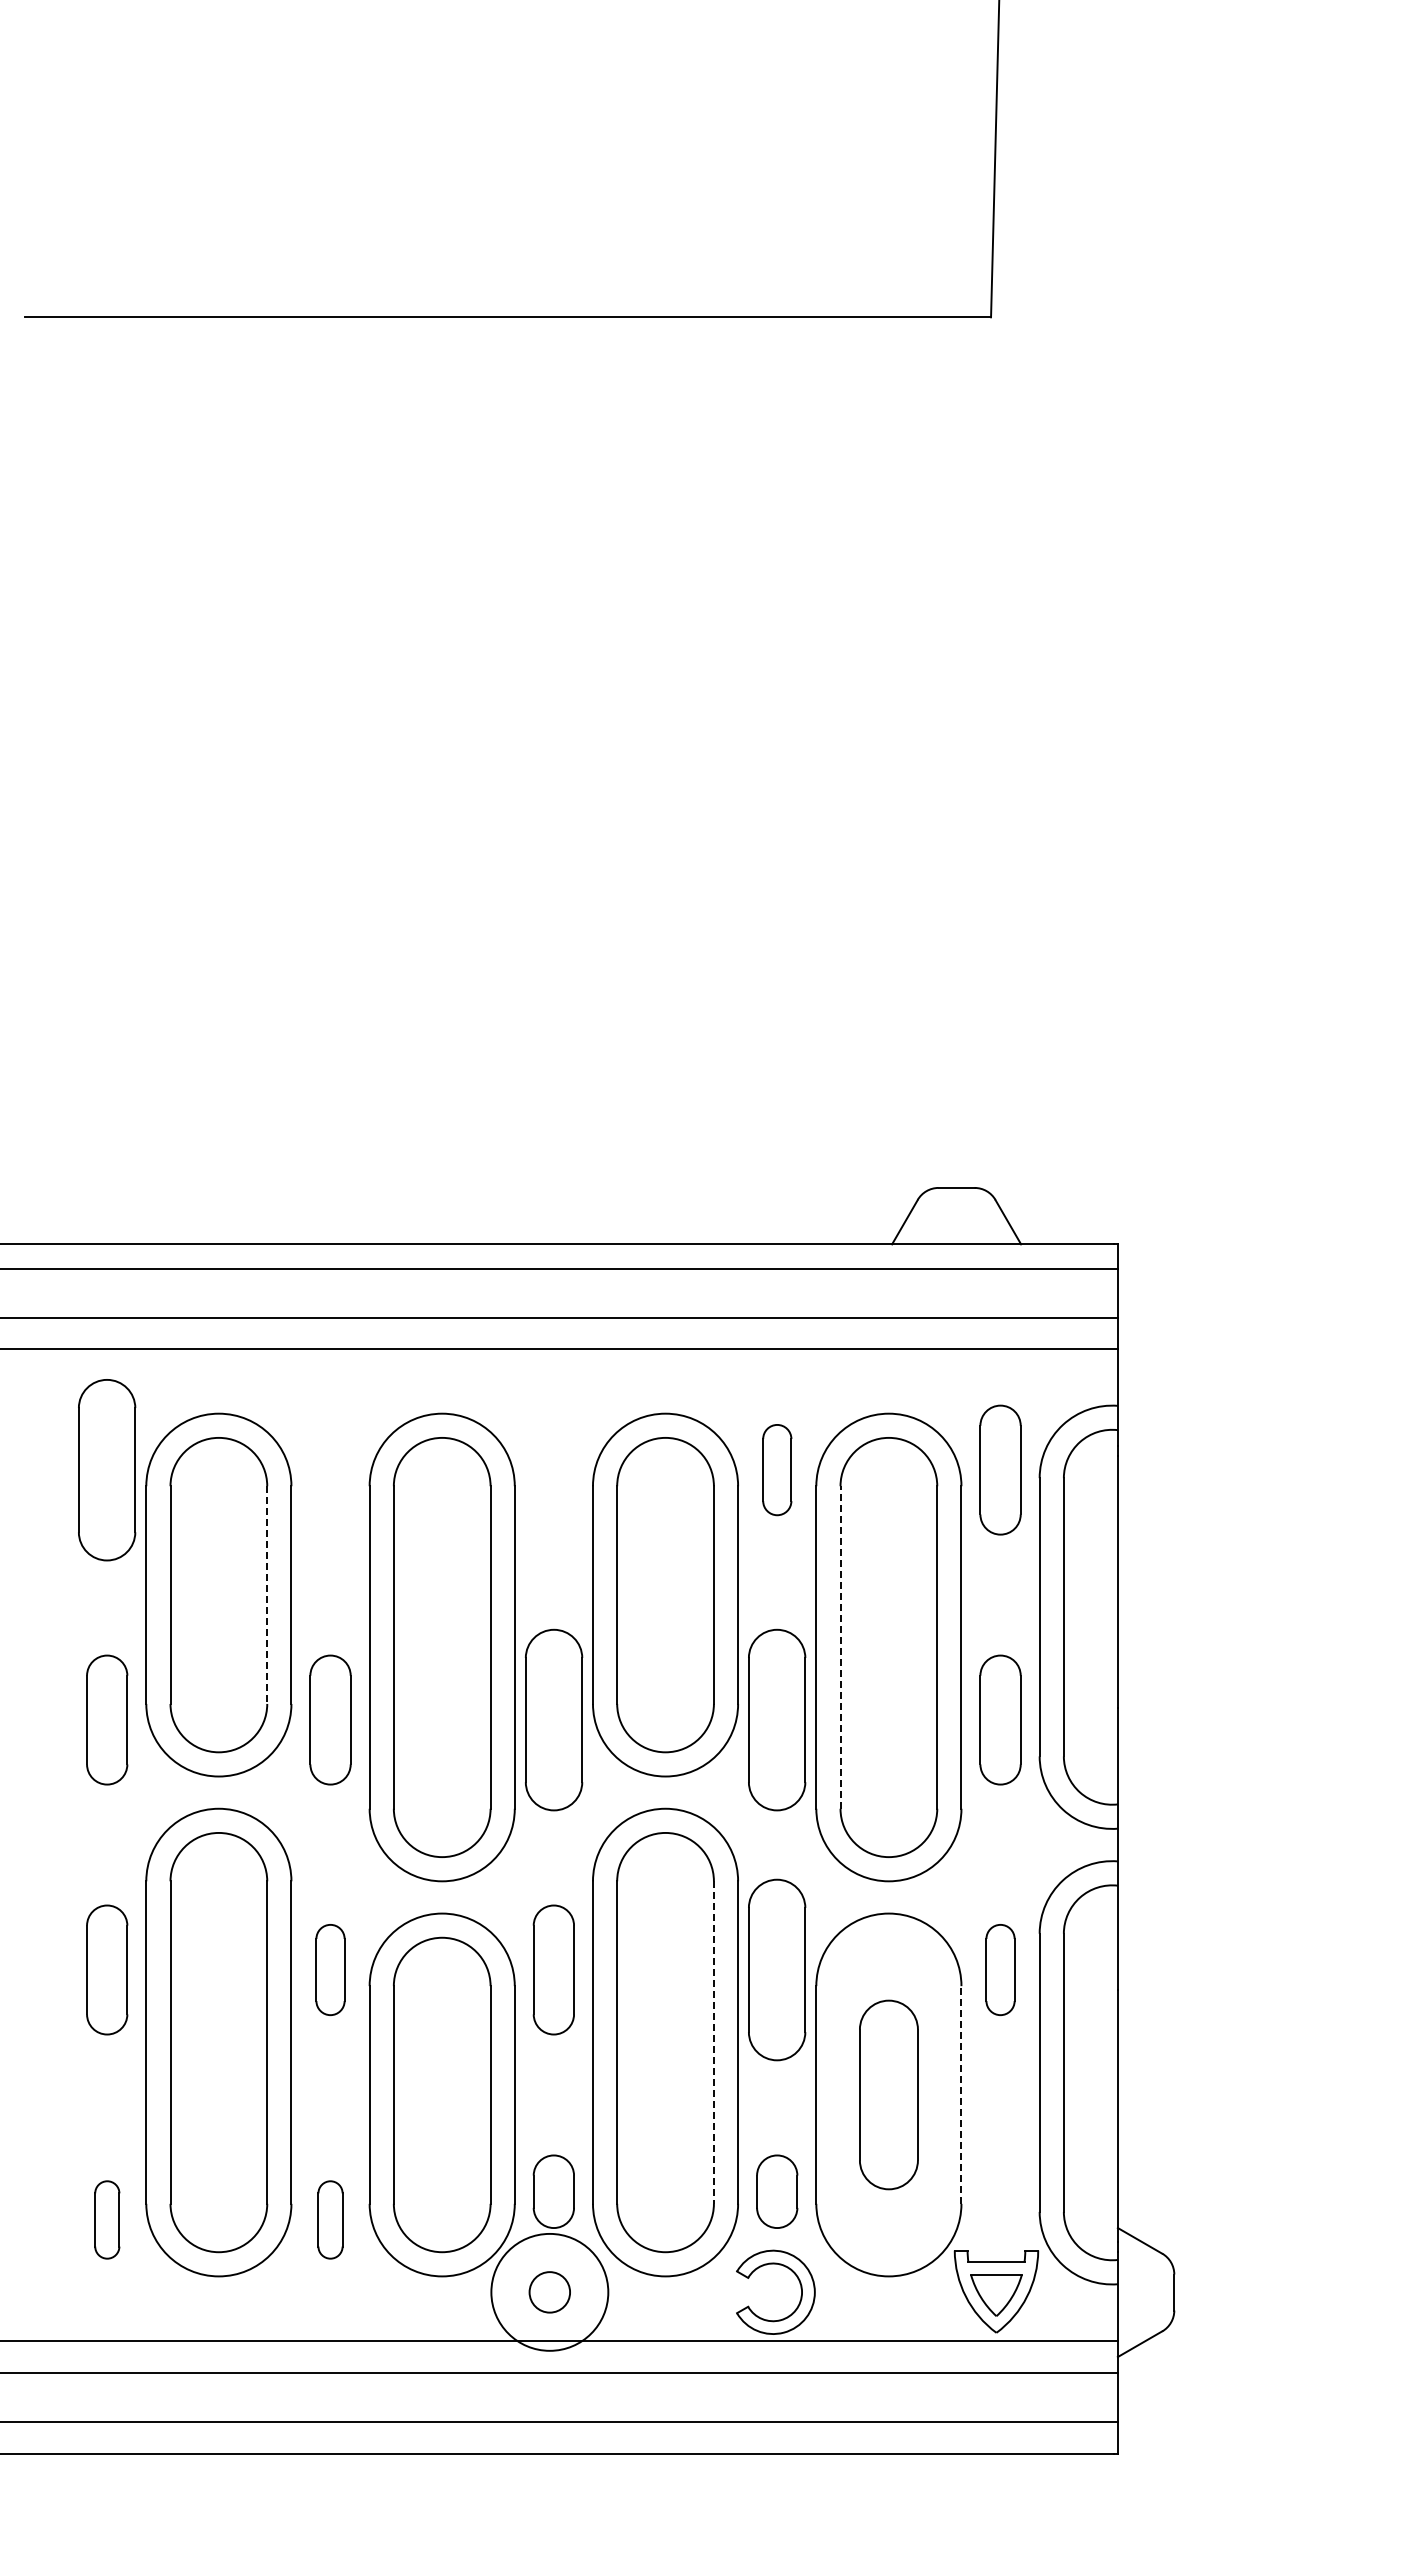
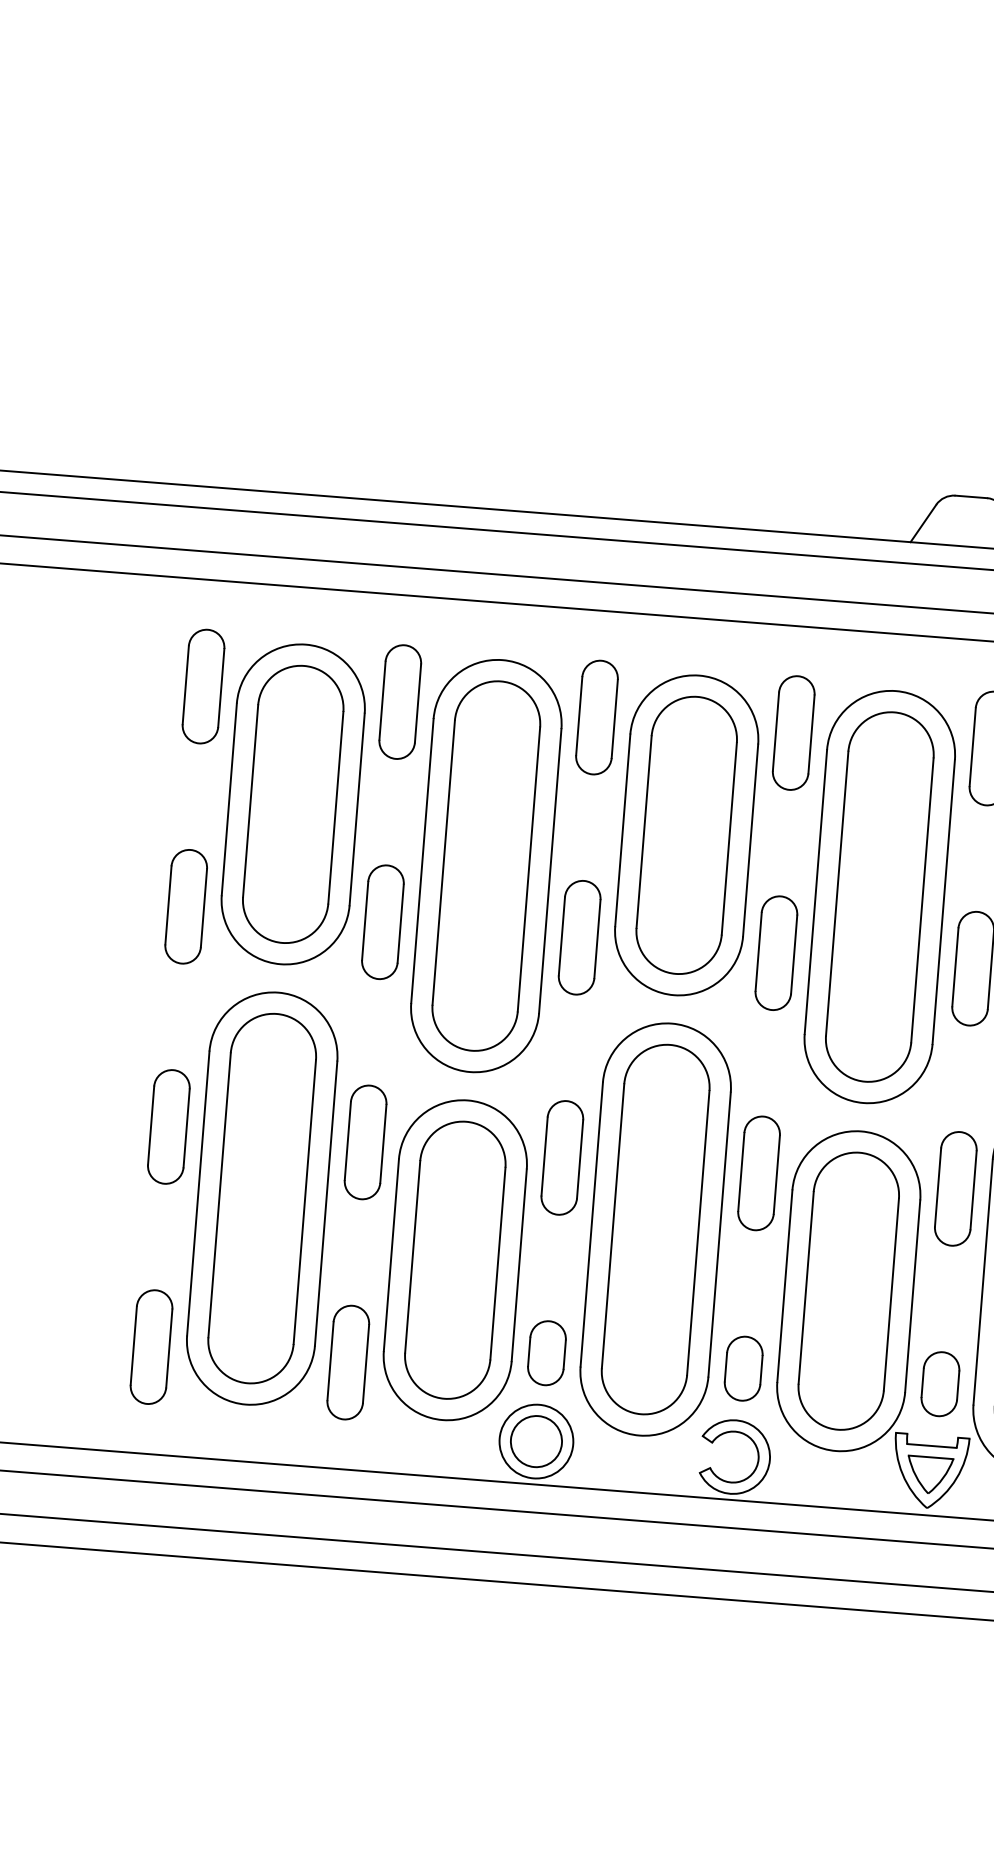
part: (107, 1469) -> (203, 686), size x0.71
part: (330, 1469) -> (400, 701), added
part: (553, 1469) -> (596, 717), added
part: (777, 1469) -> (794, 732), size x1.43
line: (267, 1595) -> (336, 808), dashed -> solid
line: (840, 1647) -> (837, 893), dashed -> solid
part: (553, 1719) -> (579, 937), size x0.71
part: (777, 1719) -> (776, 952), size x0.71
part: (330, 1969) -> (365, 1141), size x1.43
part: (777, 1969) -> (759, 1172), size x0.71
part: (1000, 1969) -> (955, 1188), size x1.43
line: (713, 2043) -> (697, 1233), dashed -> solid
part: (888, 2094) -> (848, 1290), size x1.67
line: (961, 2094) -> (912, 1295), dashed -> solid
part: (1000, 2191) -> (940, 1383), added
part: (107, 2219) -> (151, 1346), size x1.67
part: (330, 2219) -> (348, 1362), size x1.67
circle: (549, 2292) -> (536, 1441), size x0.71
circle: (549, 2292) -> (536, 1441), size x1.43

